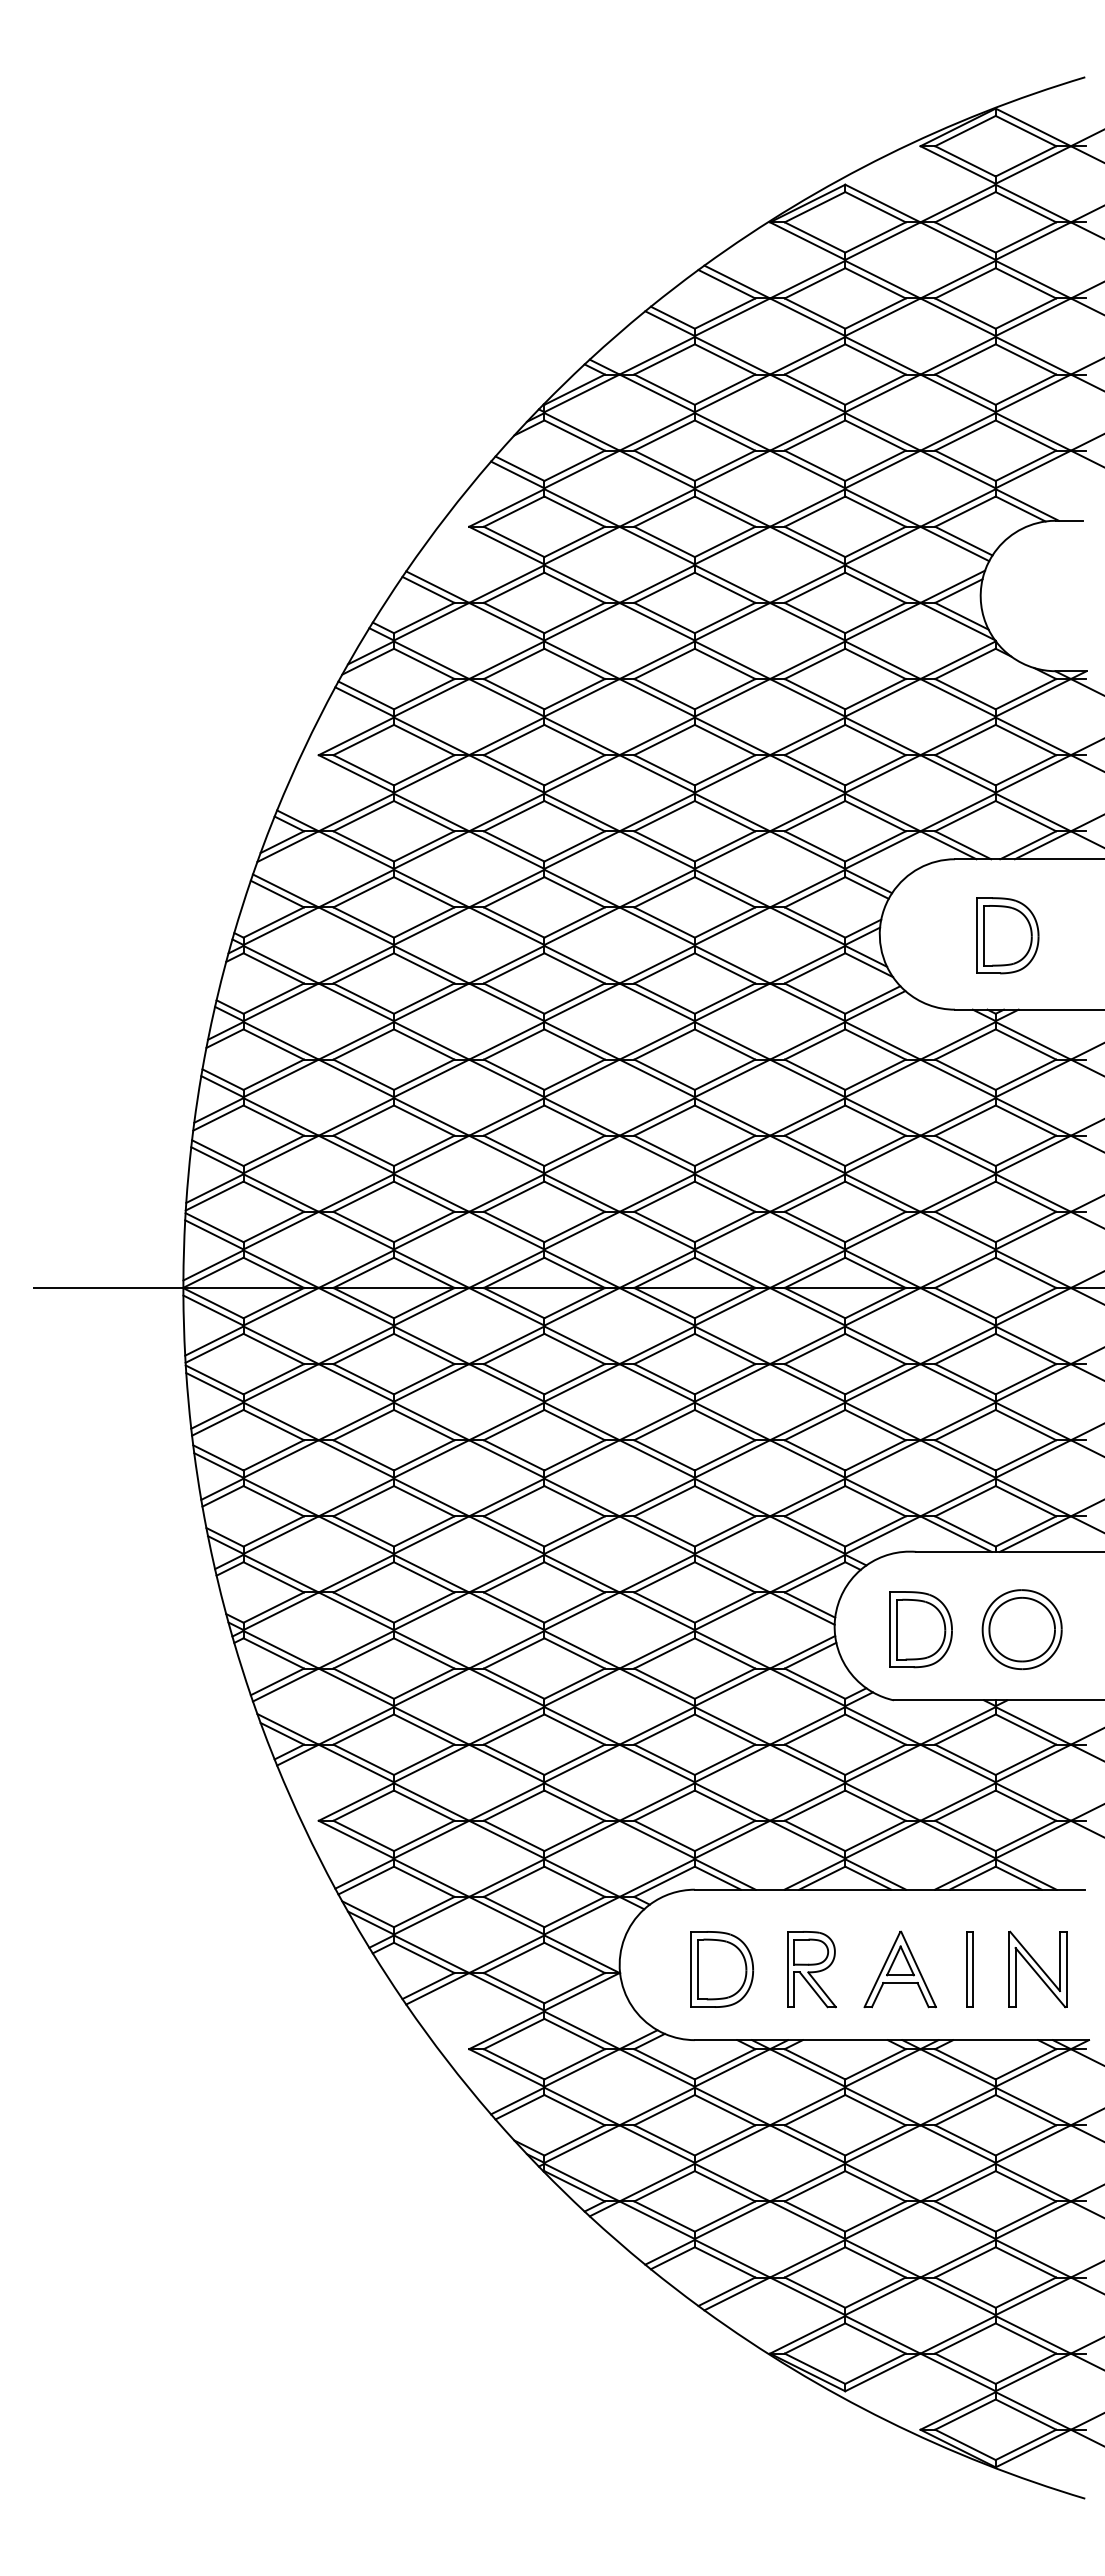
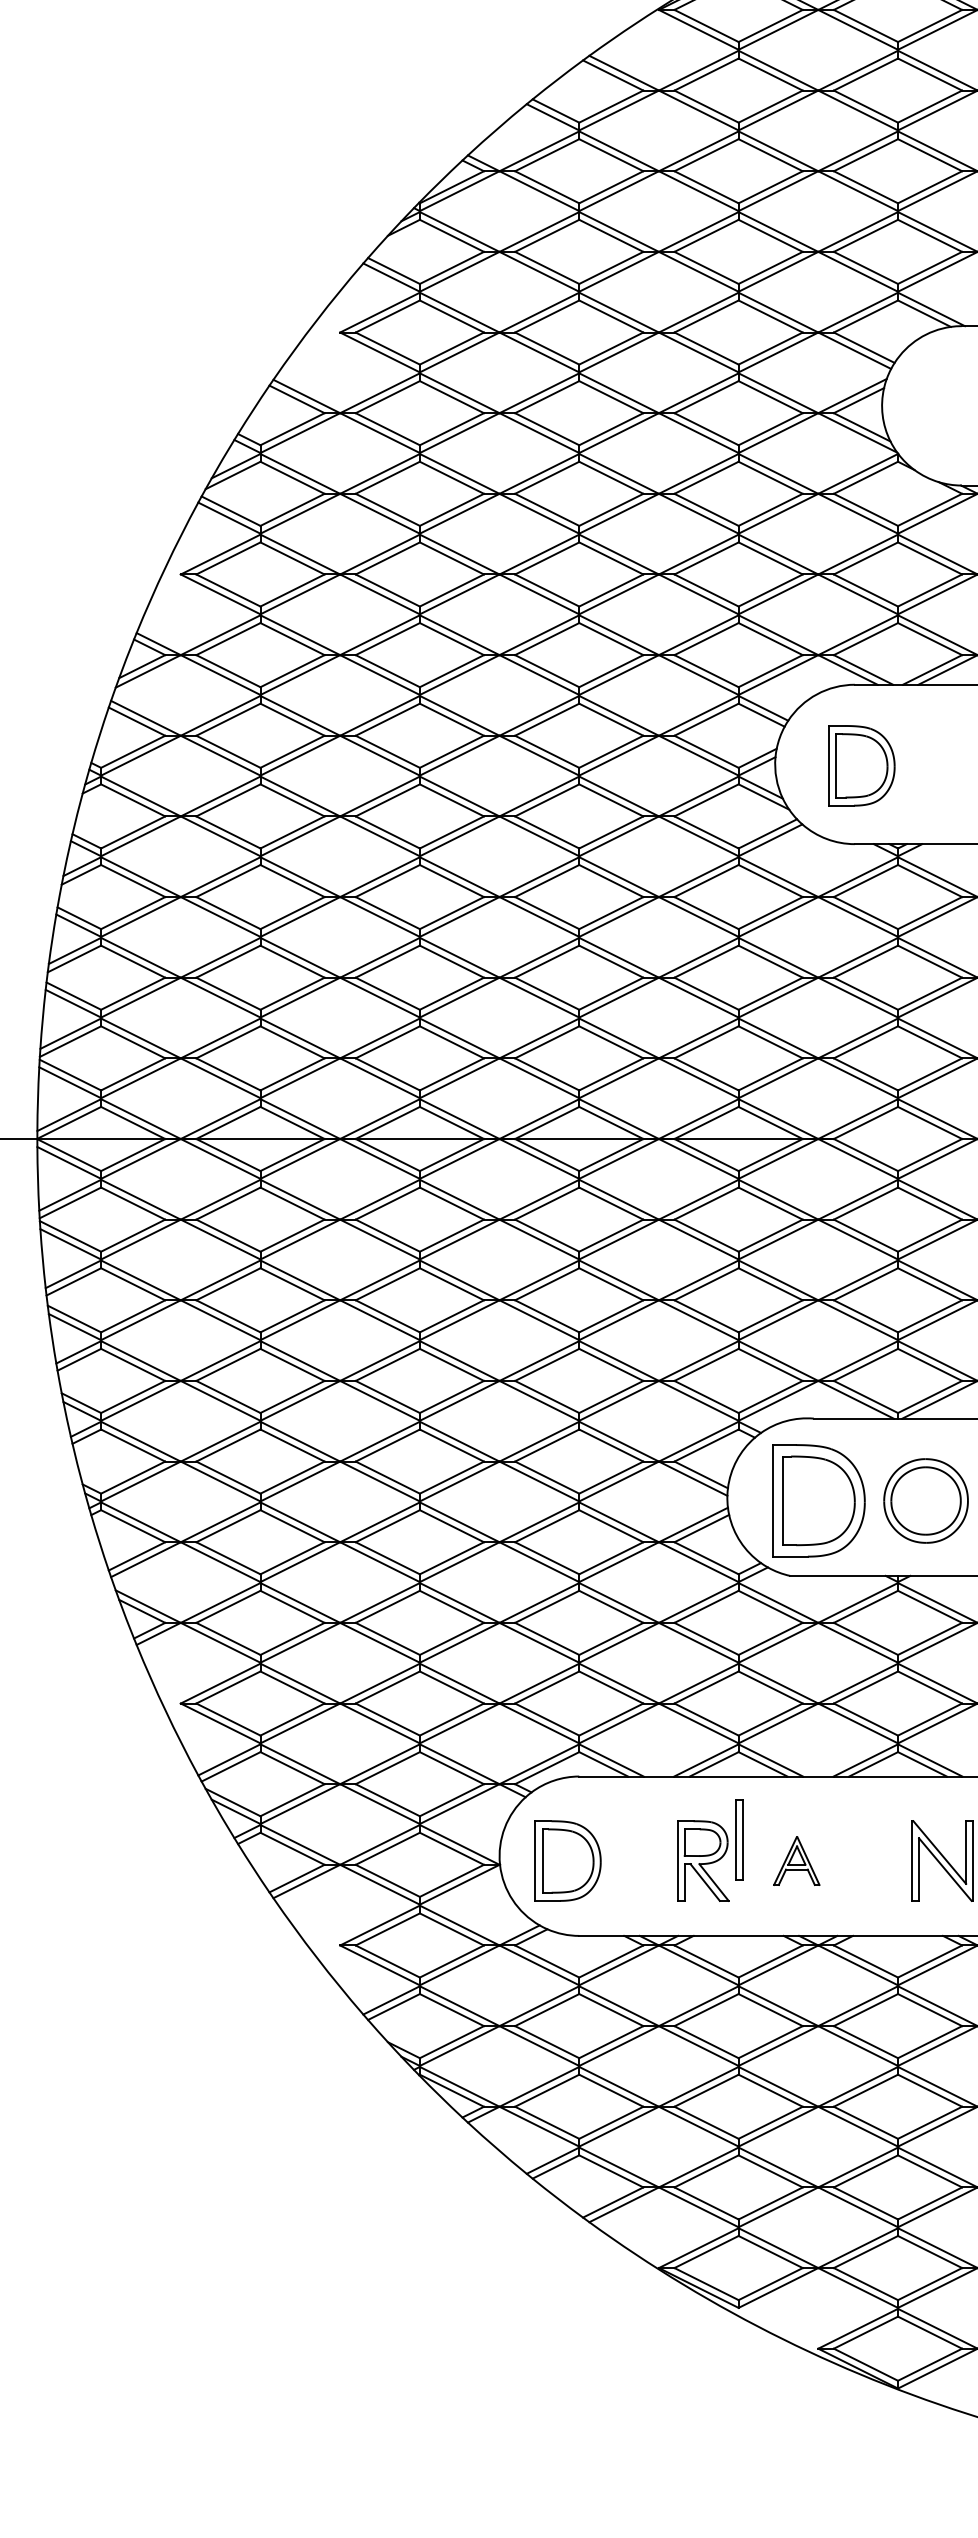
part: (1007, 935) -> (861, 765), moved
part: (920, 1629) -> (818, 1500), size x1.4
part: (721, 1969) -> (567, 1861), moved
part: (899, 1969) -> (796, 1861), size x0.6
part: (969, 1969) -> (738, 1839), moved

